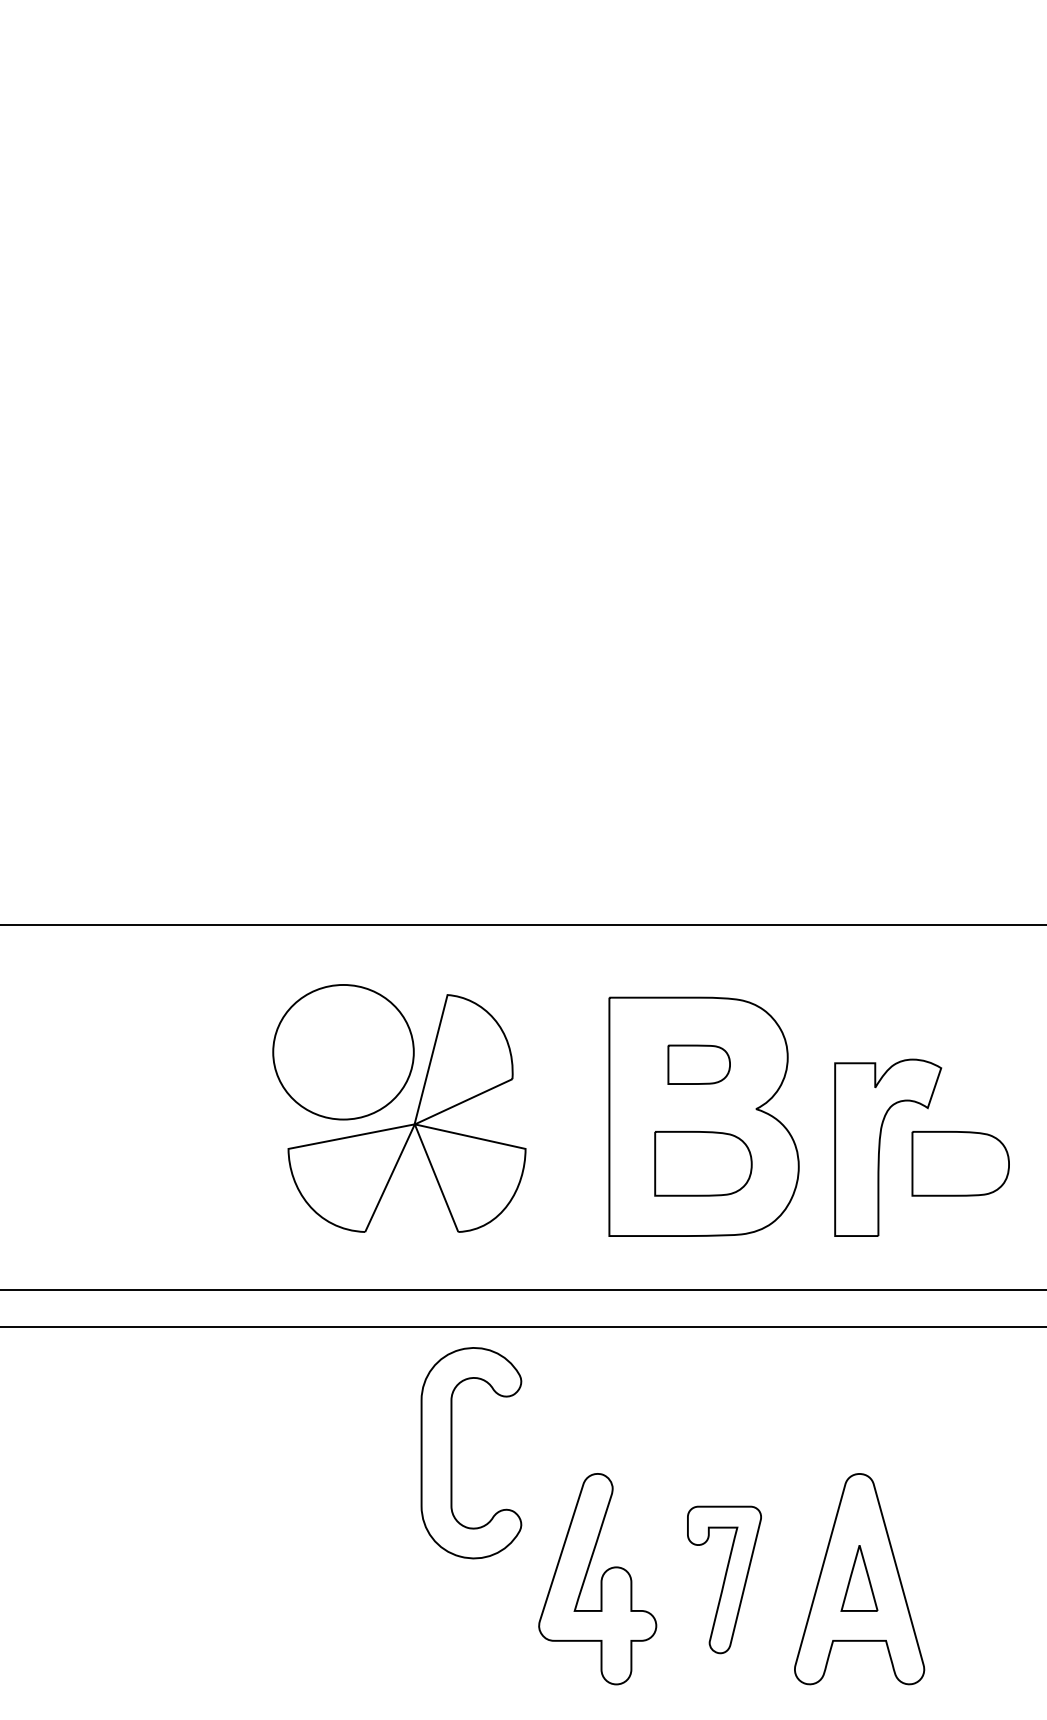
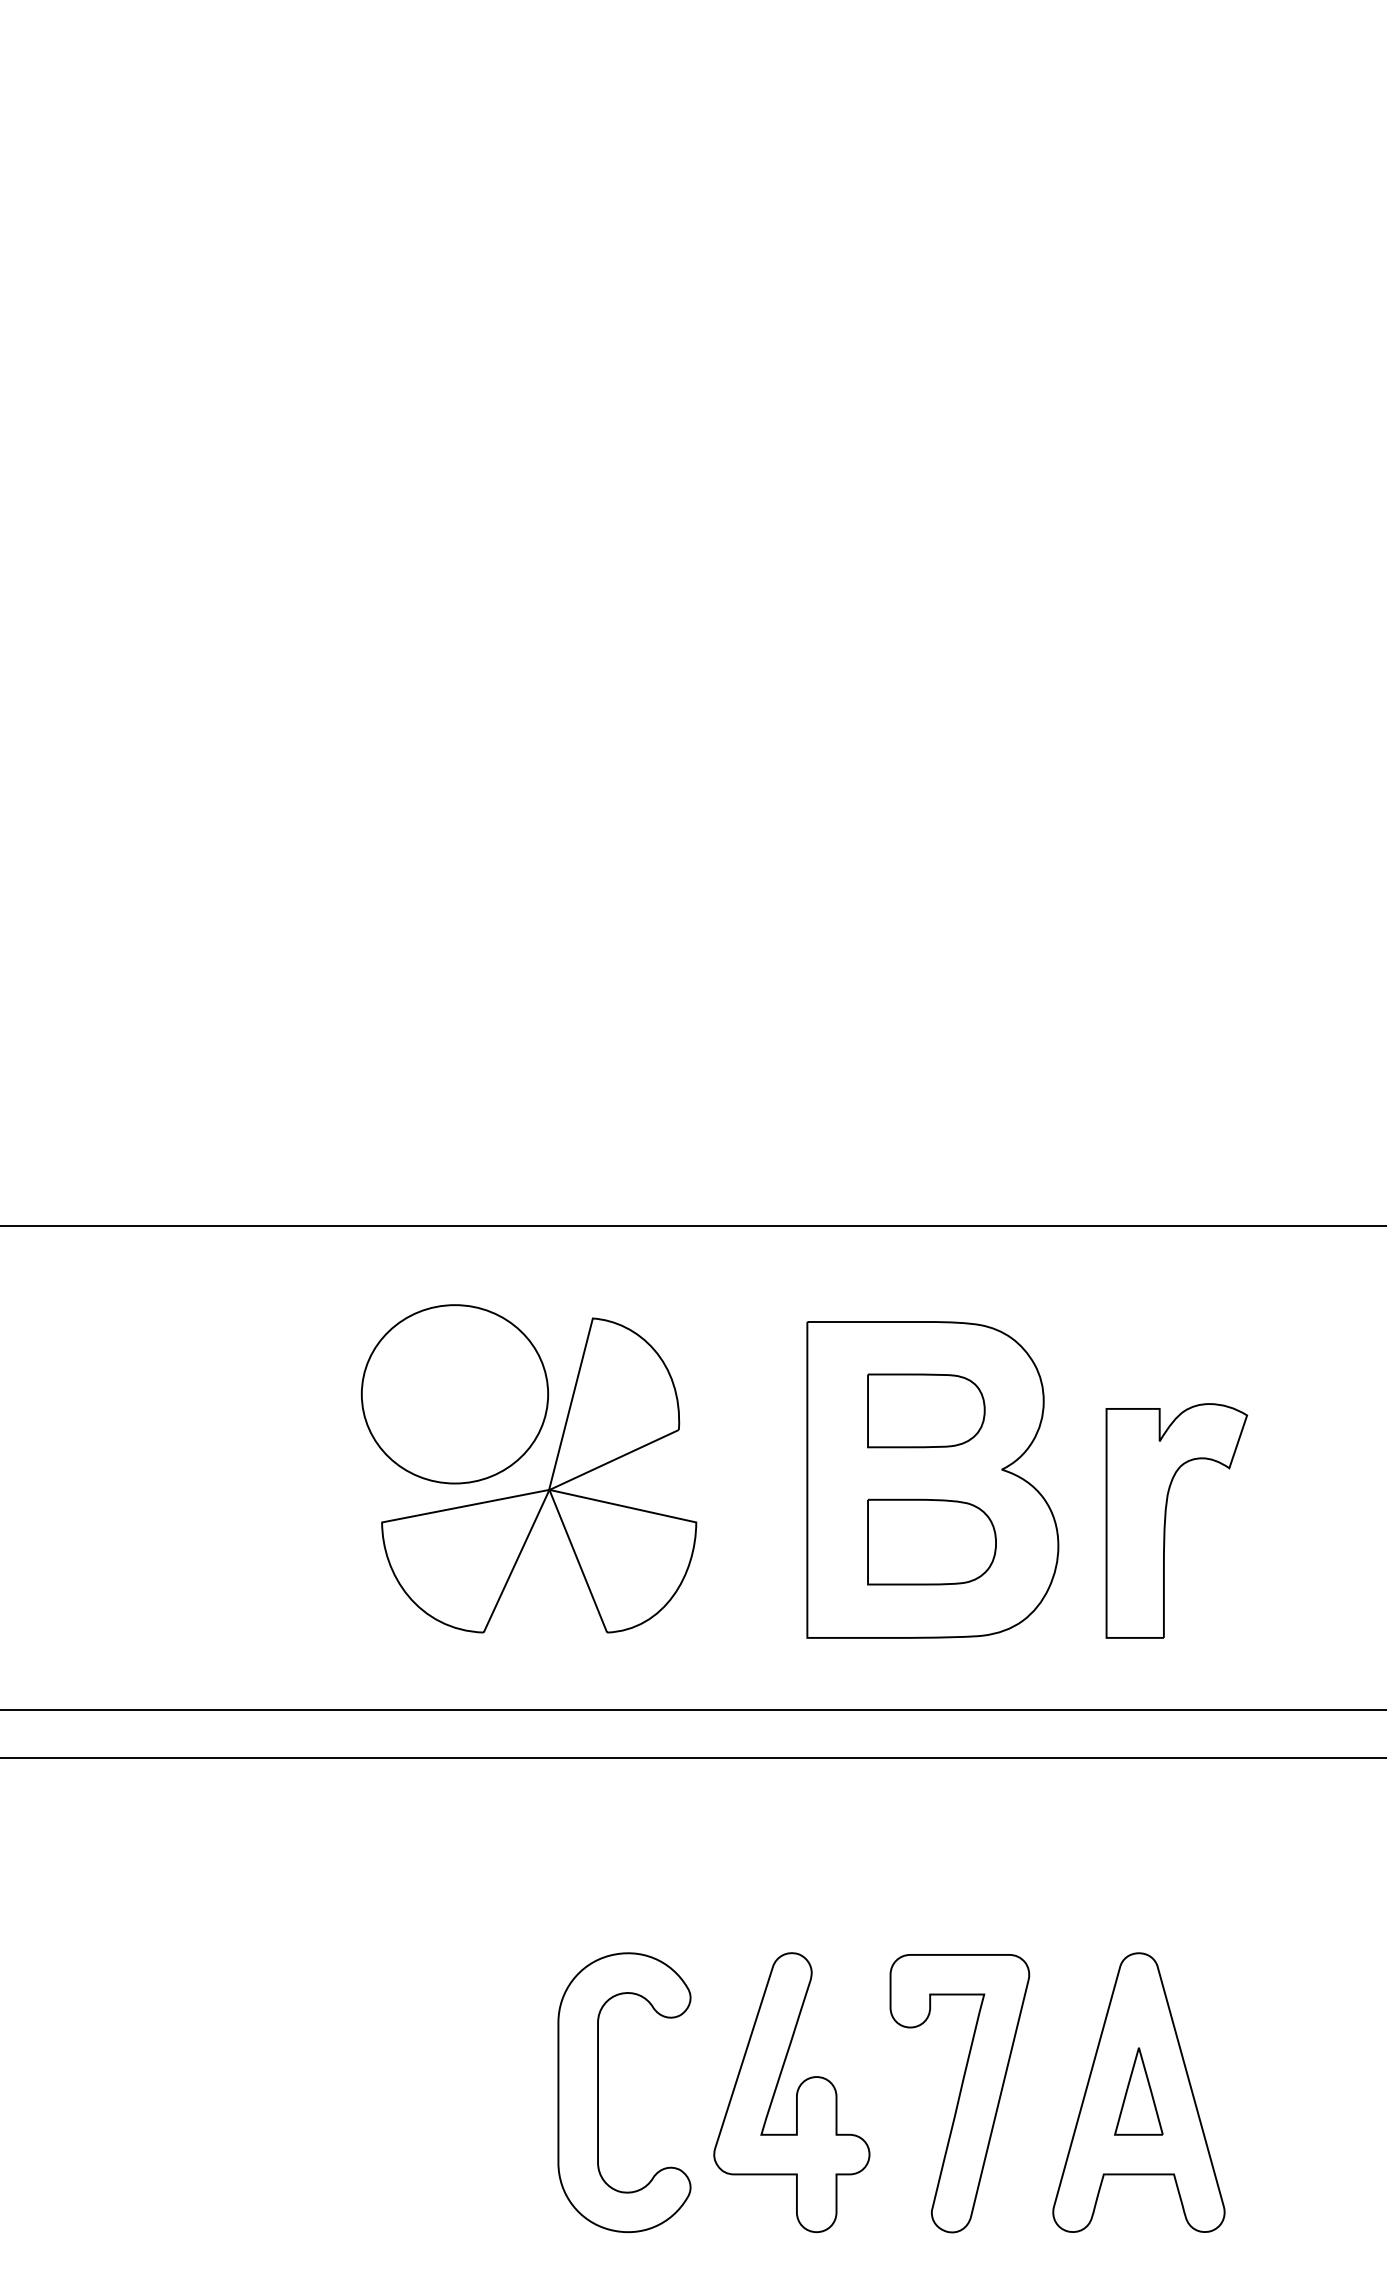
part: (699, 1064) -> (926, 1410), size x1.43
part: (960, 1163) -> (1272, 1541), removed
part: (451, 1453) -> (598, 2092), moved
part: (724, 1579) -> (959, 2093), size x1.43

